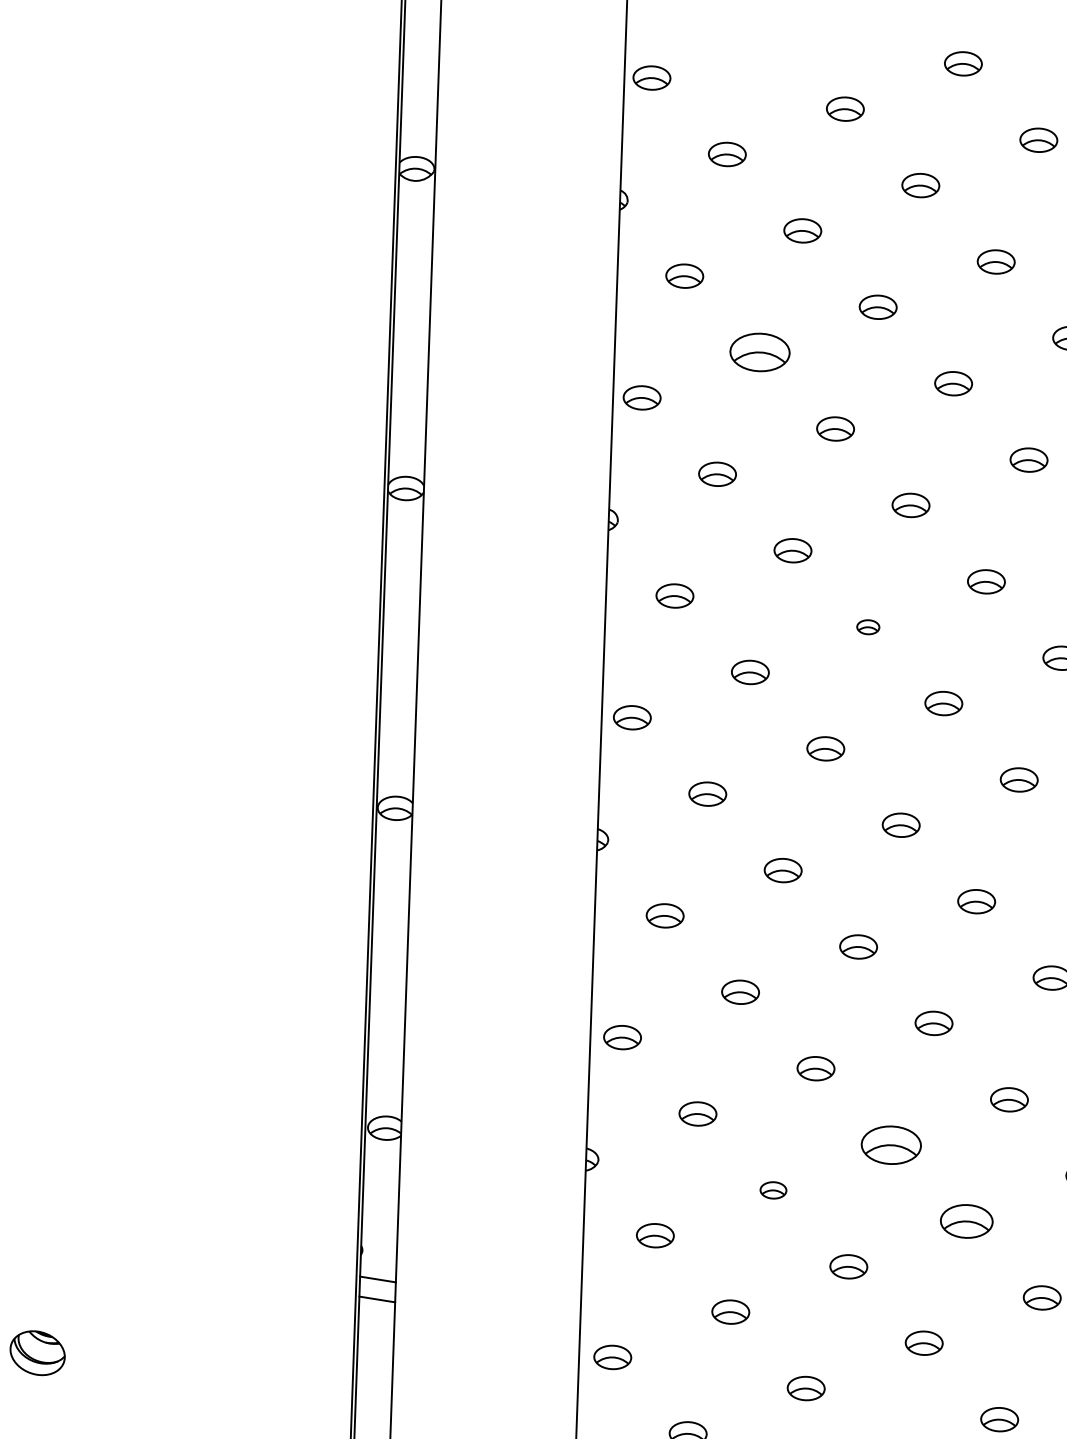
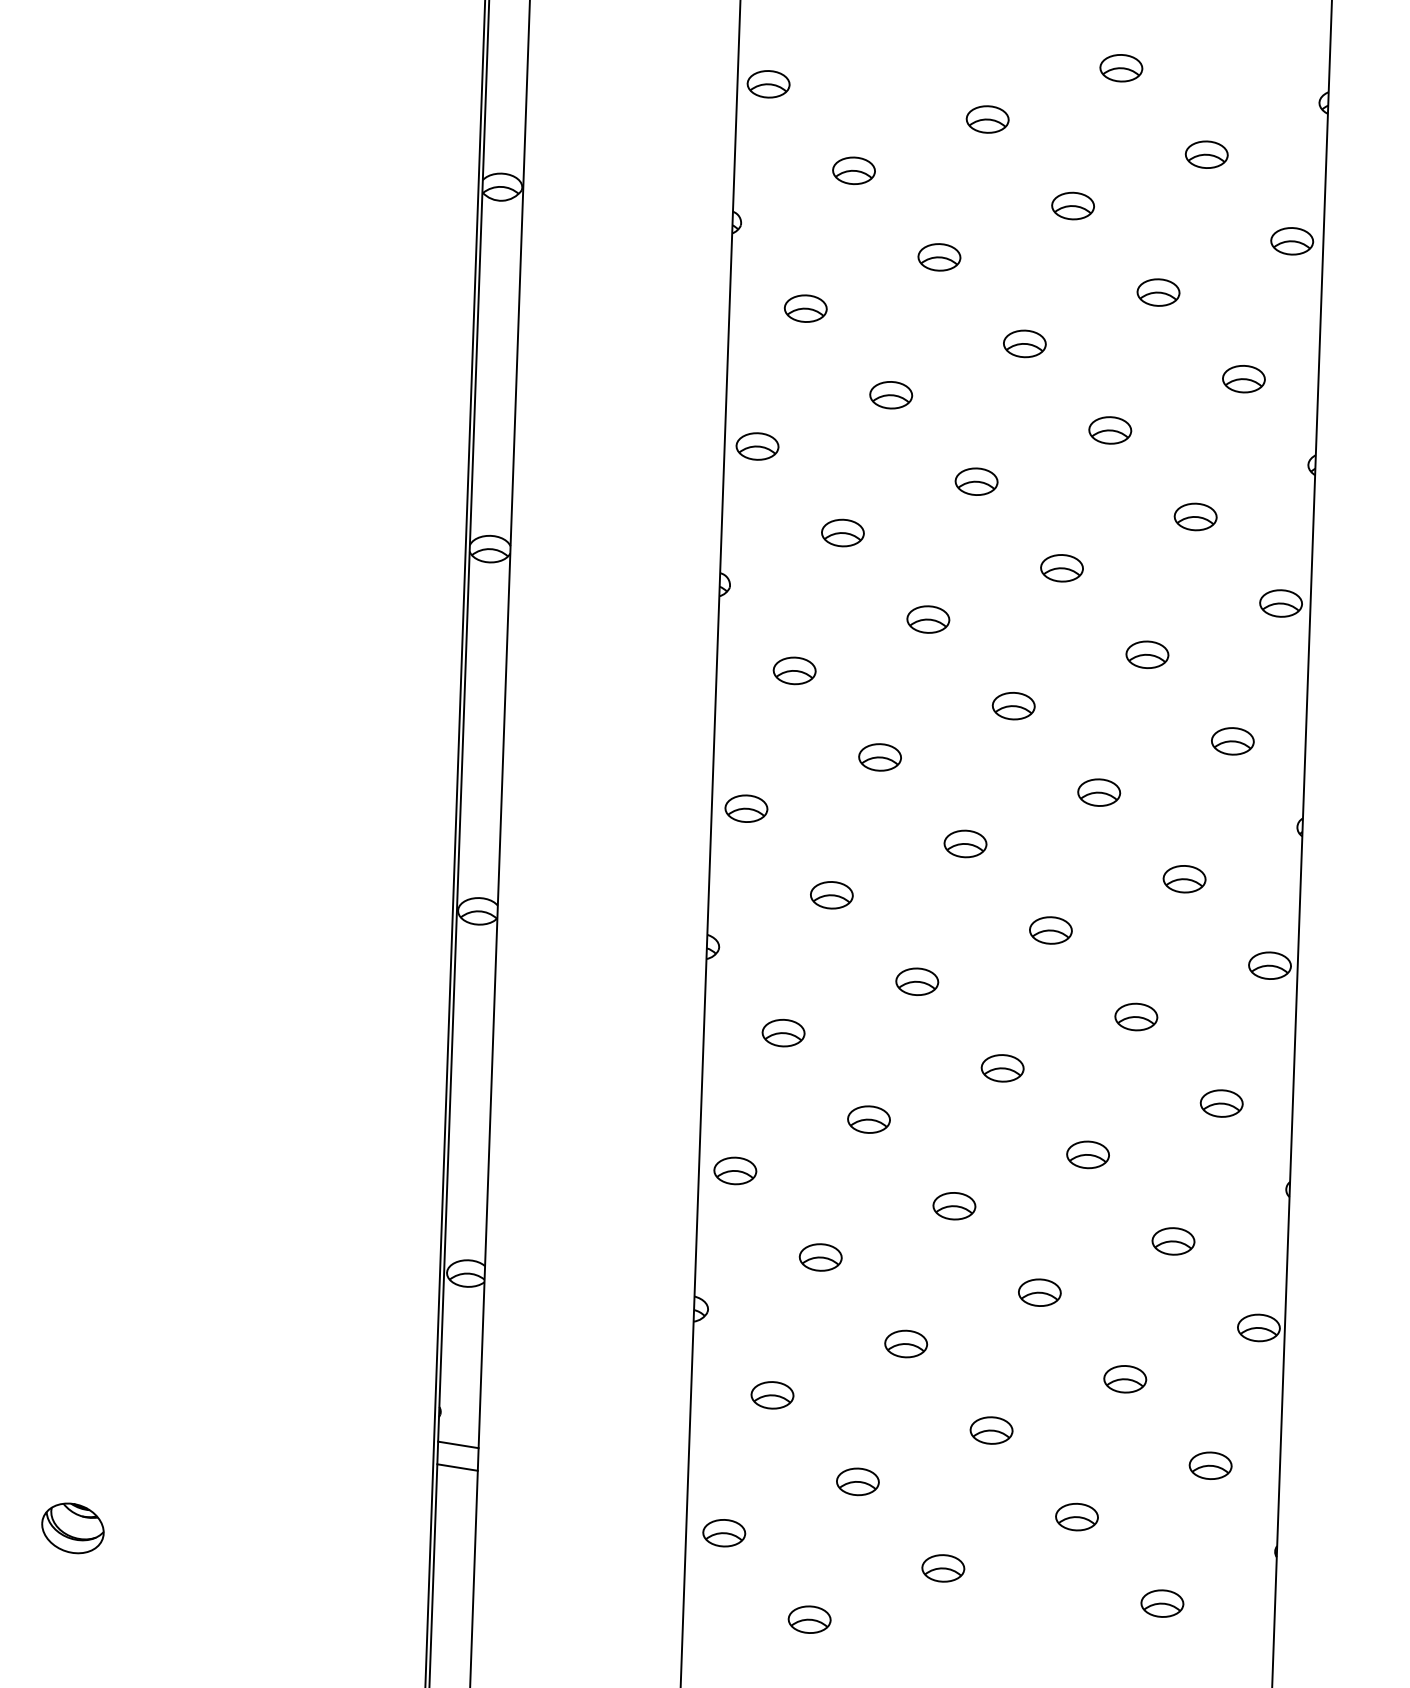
part: (760, 352) -> (891, 395), size x0.62
part: (868, 627) -> (1013, 706), size x1.67
part: (891, 1144) -> (1039, 1292), size x0.62
part: (773, 1189) -> (906, 1343), size x1.43
part: (967, 1221) -> (1125, 1379), size x0.71

